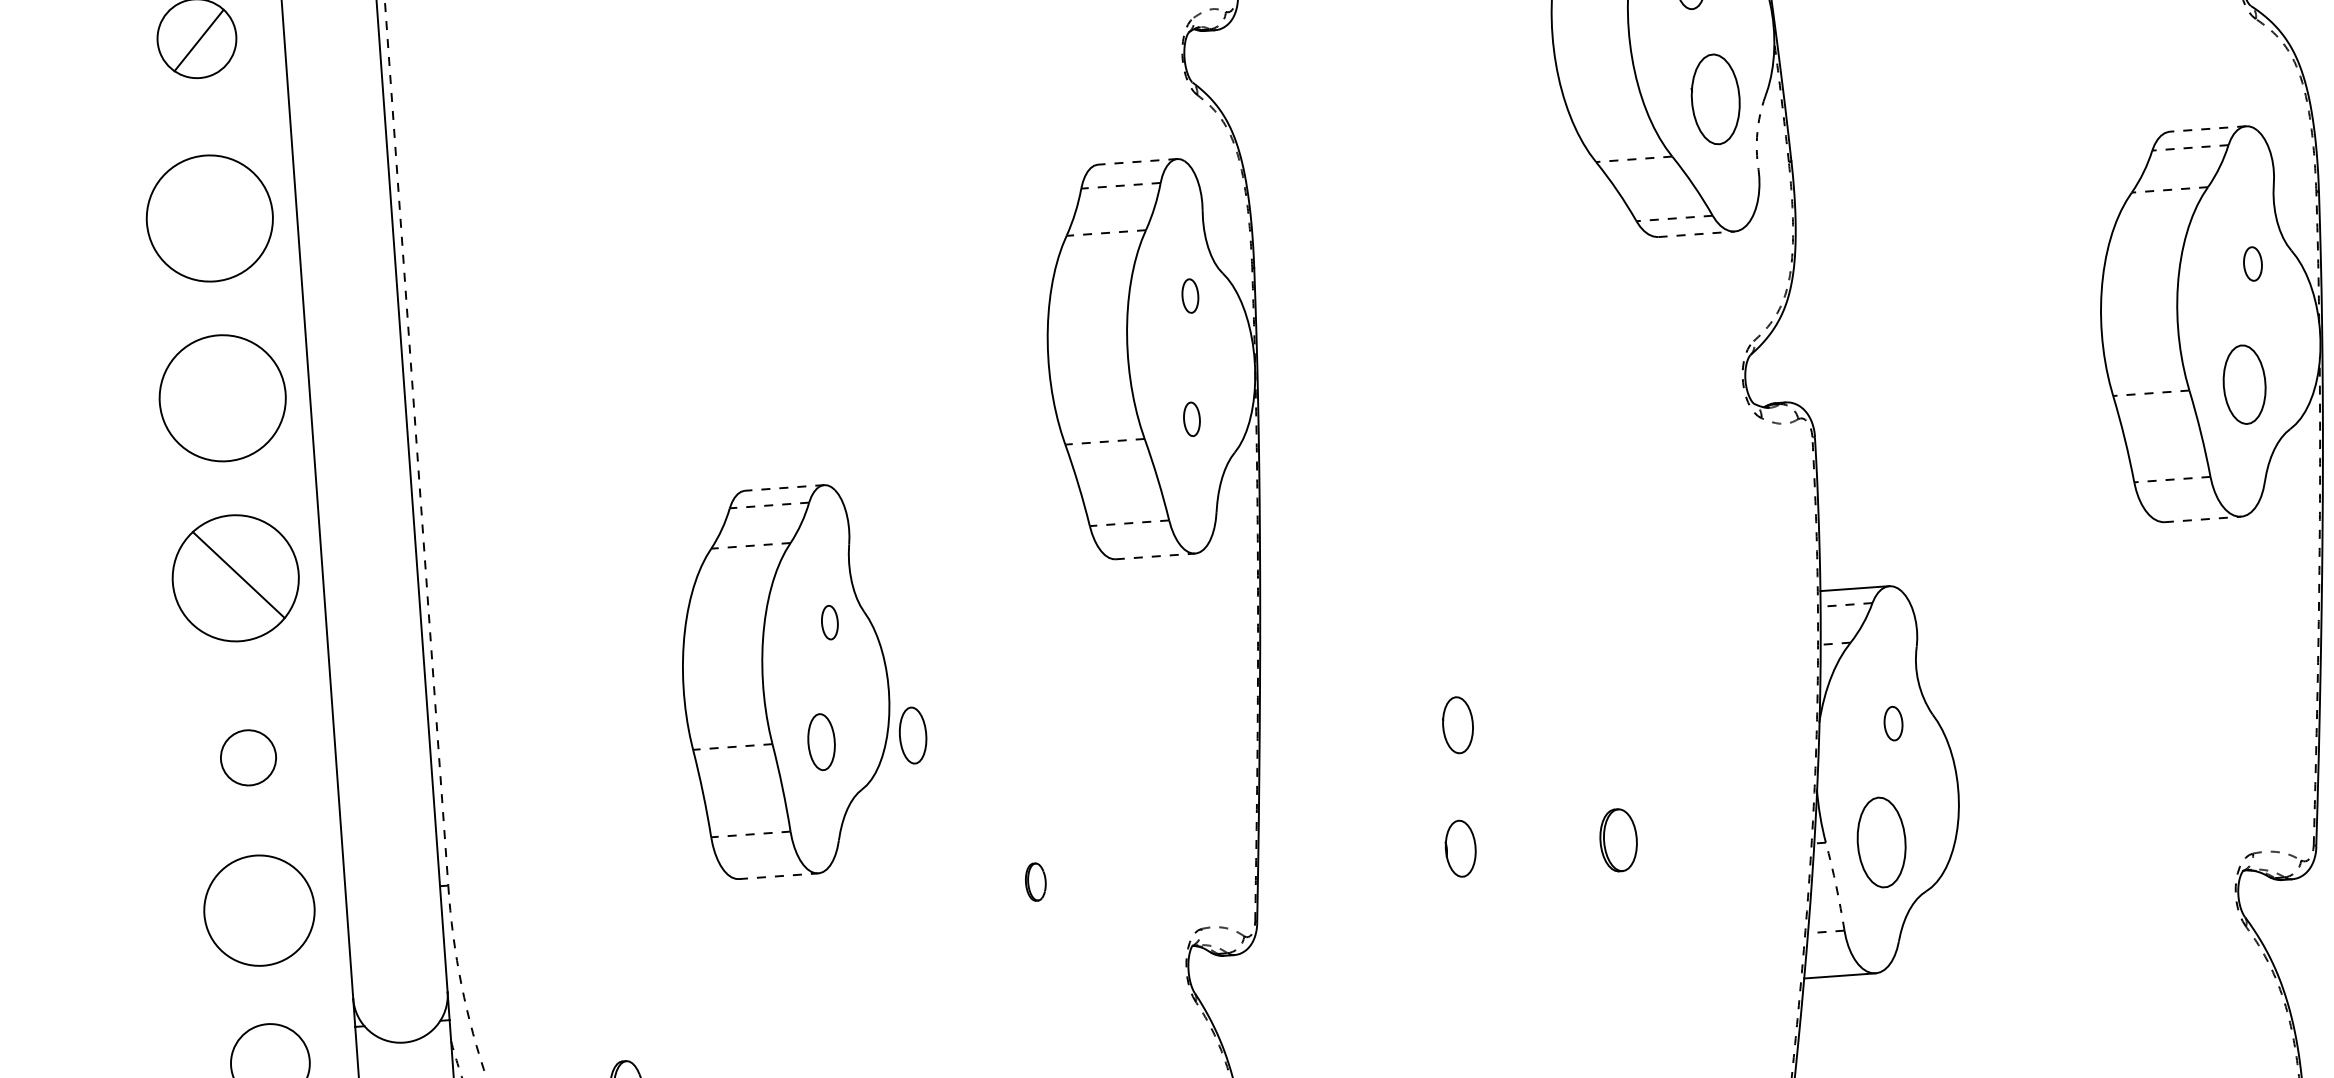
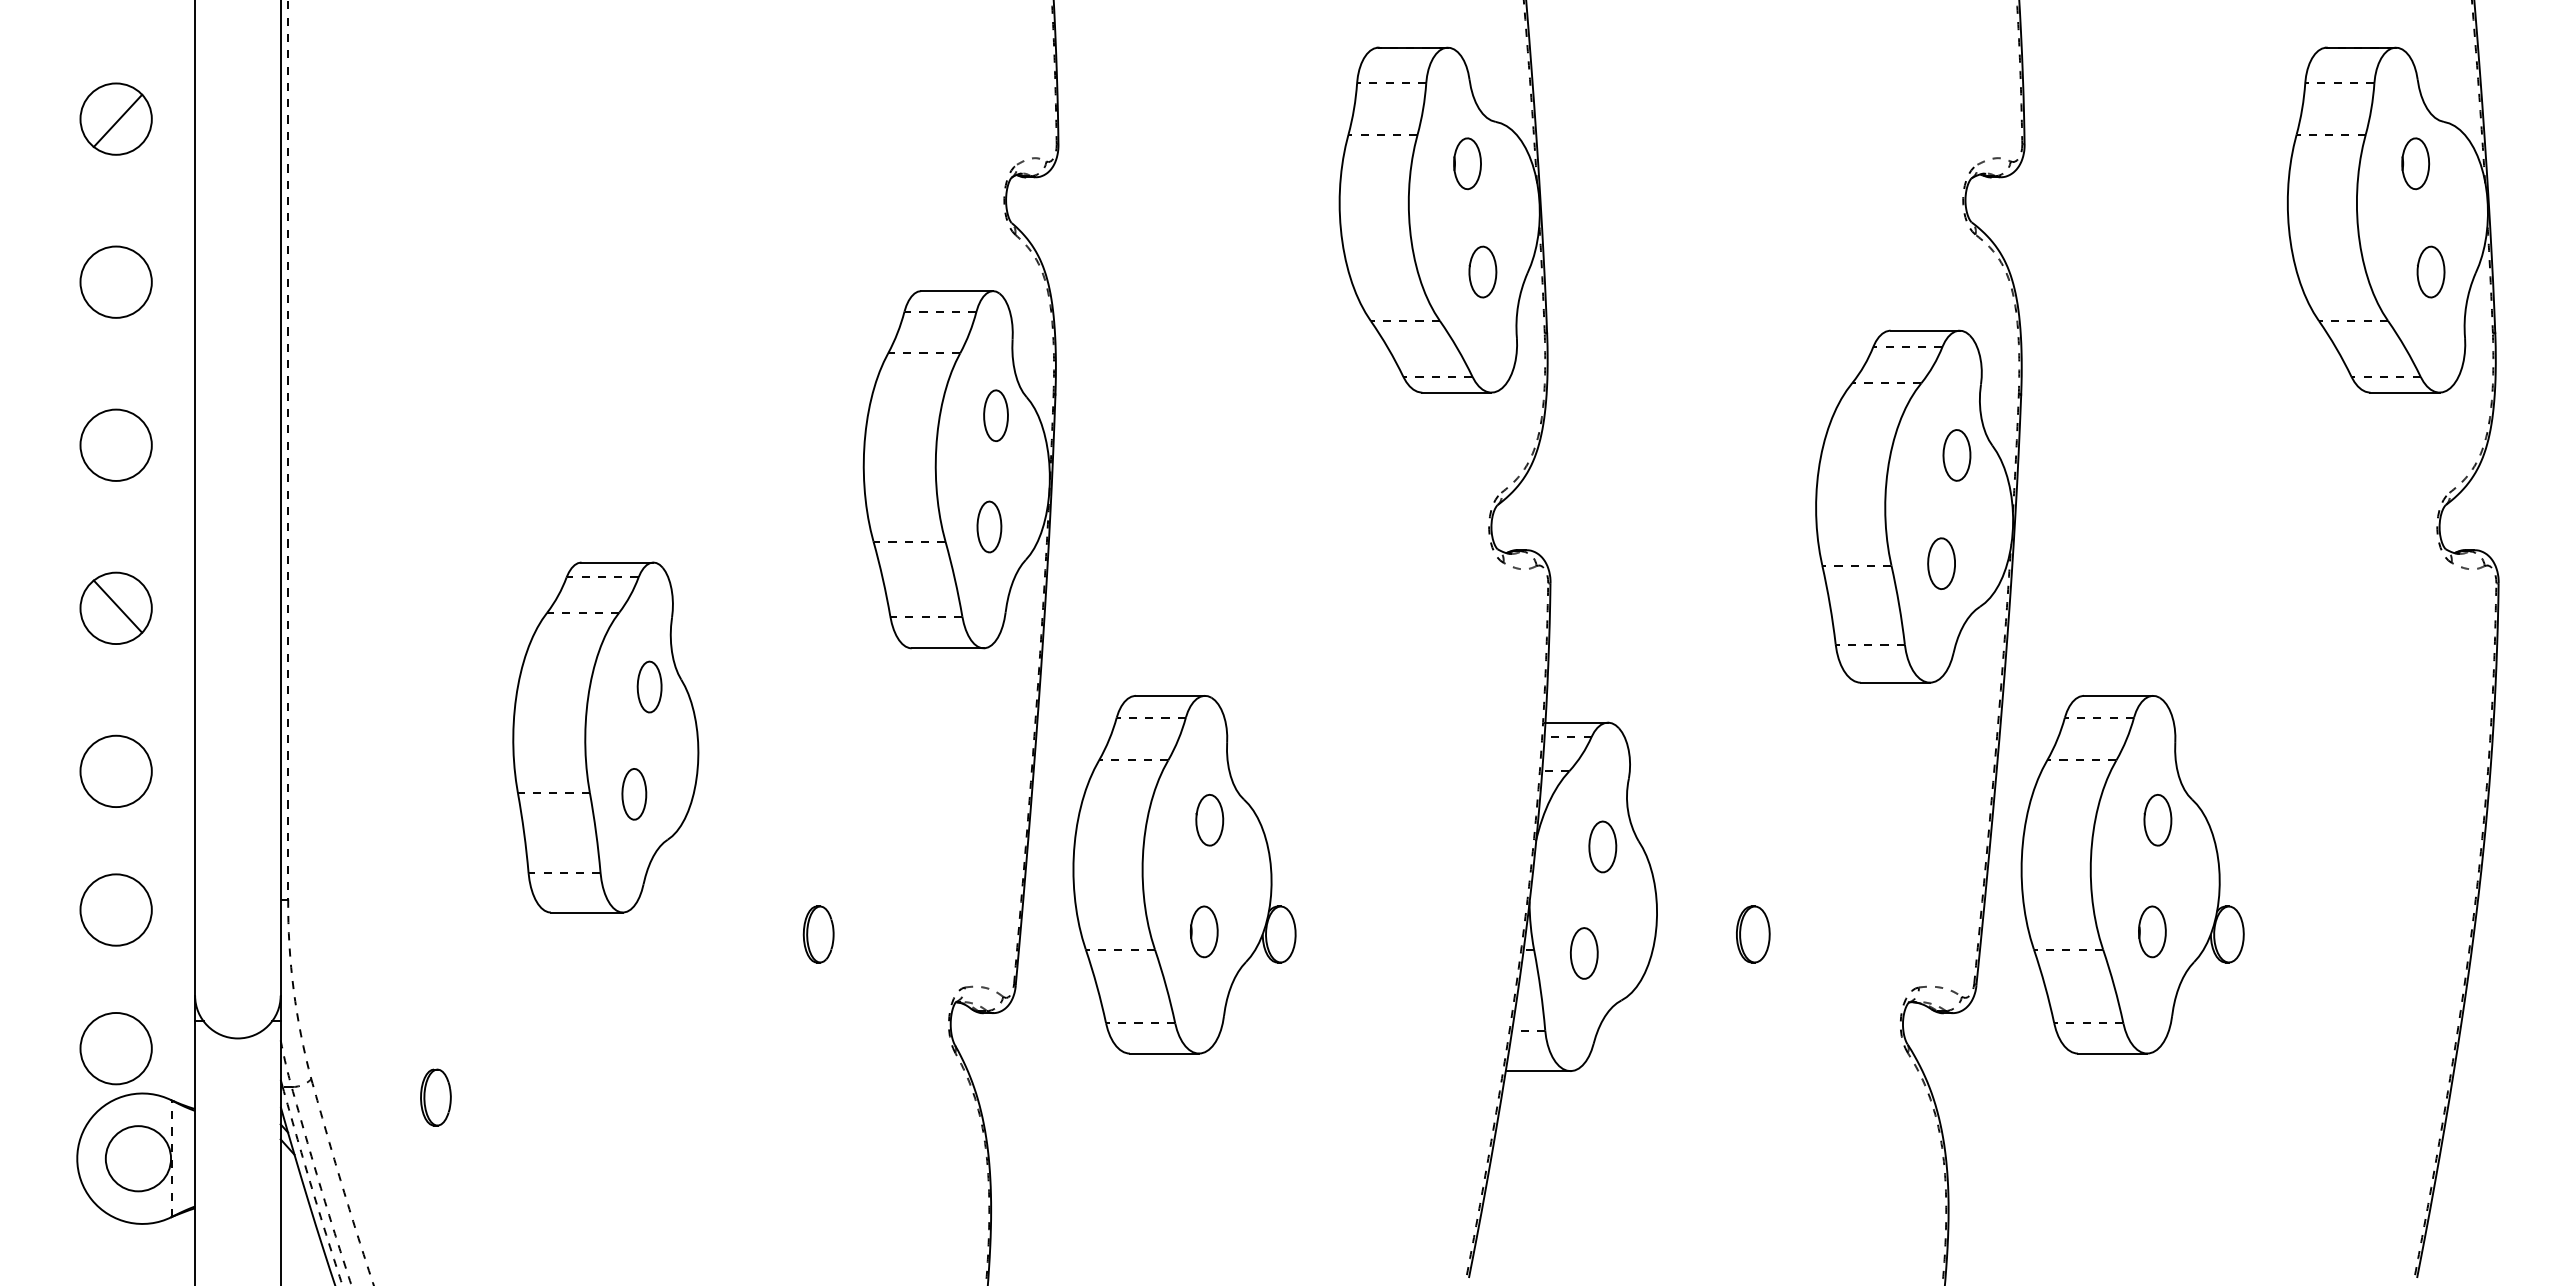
part: (1715, 98) -> (1482, 271), size x0.62
line: (2208, 128) -> (1925, 330), dashed -> solid
arc: (1757, 132) -> (1518, 304), dashed -> solid
line: (1138, 162) -> (957, 291), dashed -> solid
circle: (209, 217) -> (115, 281), size x0.62
line: (1696, 234) -> (1456, 392), dashed -> solid
part: (2252, 264) -> (1956, 455), size x1.67
part: (1189, 295) -> (995, 415), size x1.67
part: (2244, 384) -> (1941, 563), size x0.71
circle: (221, 397) -> (115, 444), size x0.62
part: (1191, 418) -> (989, 526), size x1.67
line: (784, 487) -> (617, 562), dashed -> solid
line: (2203, 519) -> (1895, 682), dashed -> solid
line: (1155, 556) -> (947, 648), dashed -> solid
part: (234, 577) -> (115, 607), size x0.62
part: (829, 622) -> (649, 686), size x1.67
part: (1893, 723) -> (1602, 846), size x1.67
part: (913, 735) -> (717, 794), removed
circle: (247, 757) -> (115, 771), size x1.43
part: (1434, 787) -> (1184, 874), added
part: (1618, 840) -> (1753, 934), moved
part: (1880, 842) -> (1583, 953), size x0.62
line: (778, 876) -> (586, 912), dashed -> solid
part: (1035, 882) -> (818, 934), size x1.67
arc: (1836, 886) -> (1540, 990), dashed -> solid
circle: (258, 910) -> (115, 909), size x0.71

